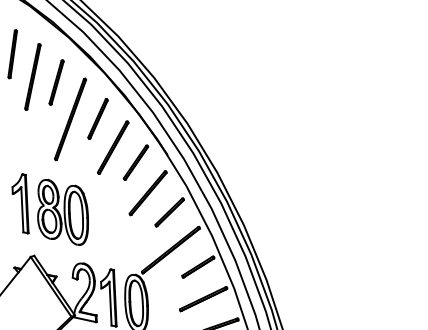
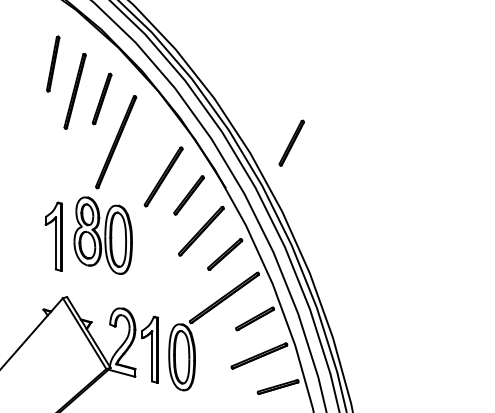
part: (97, 118) -> (291, 142), moved
part: (62, 212) -> (102, 235), moved

